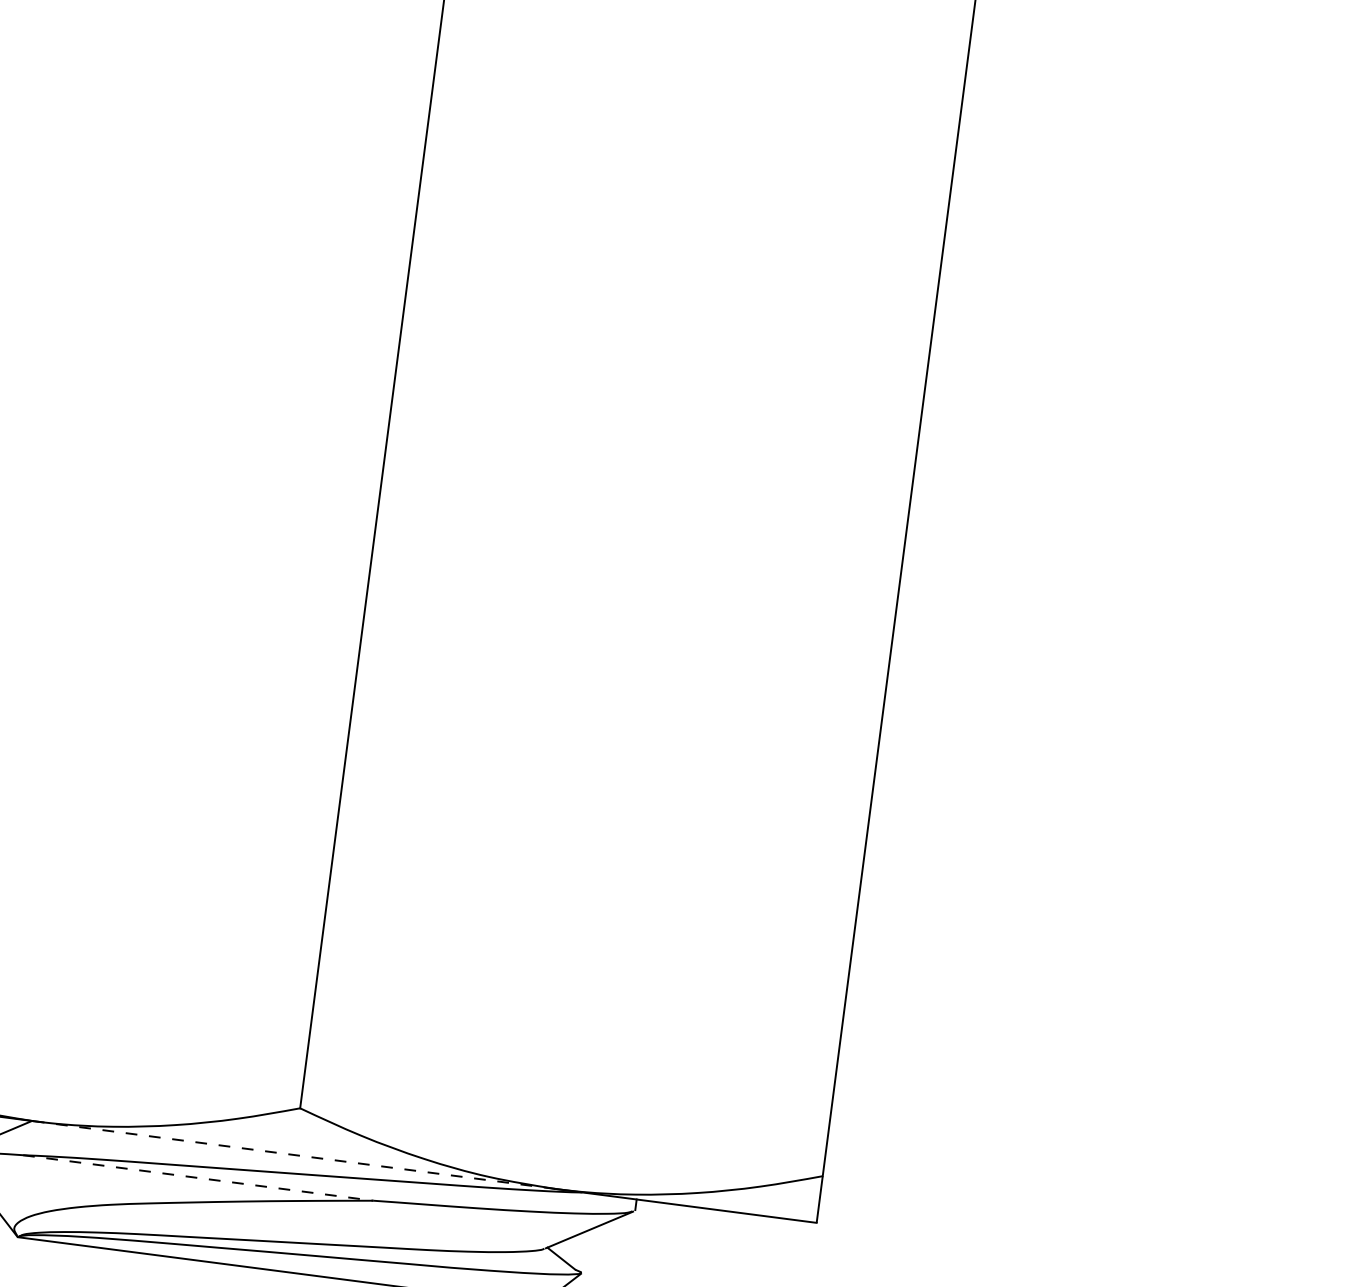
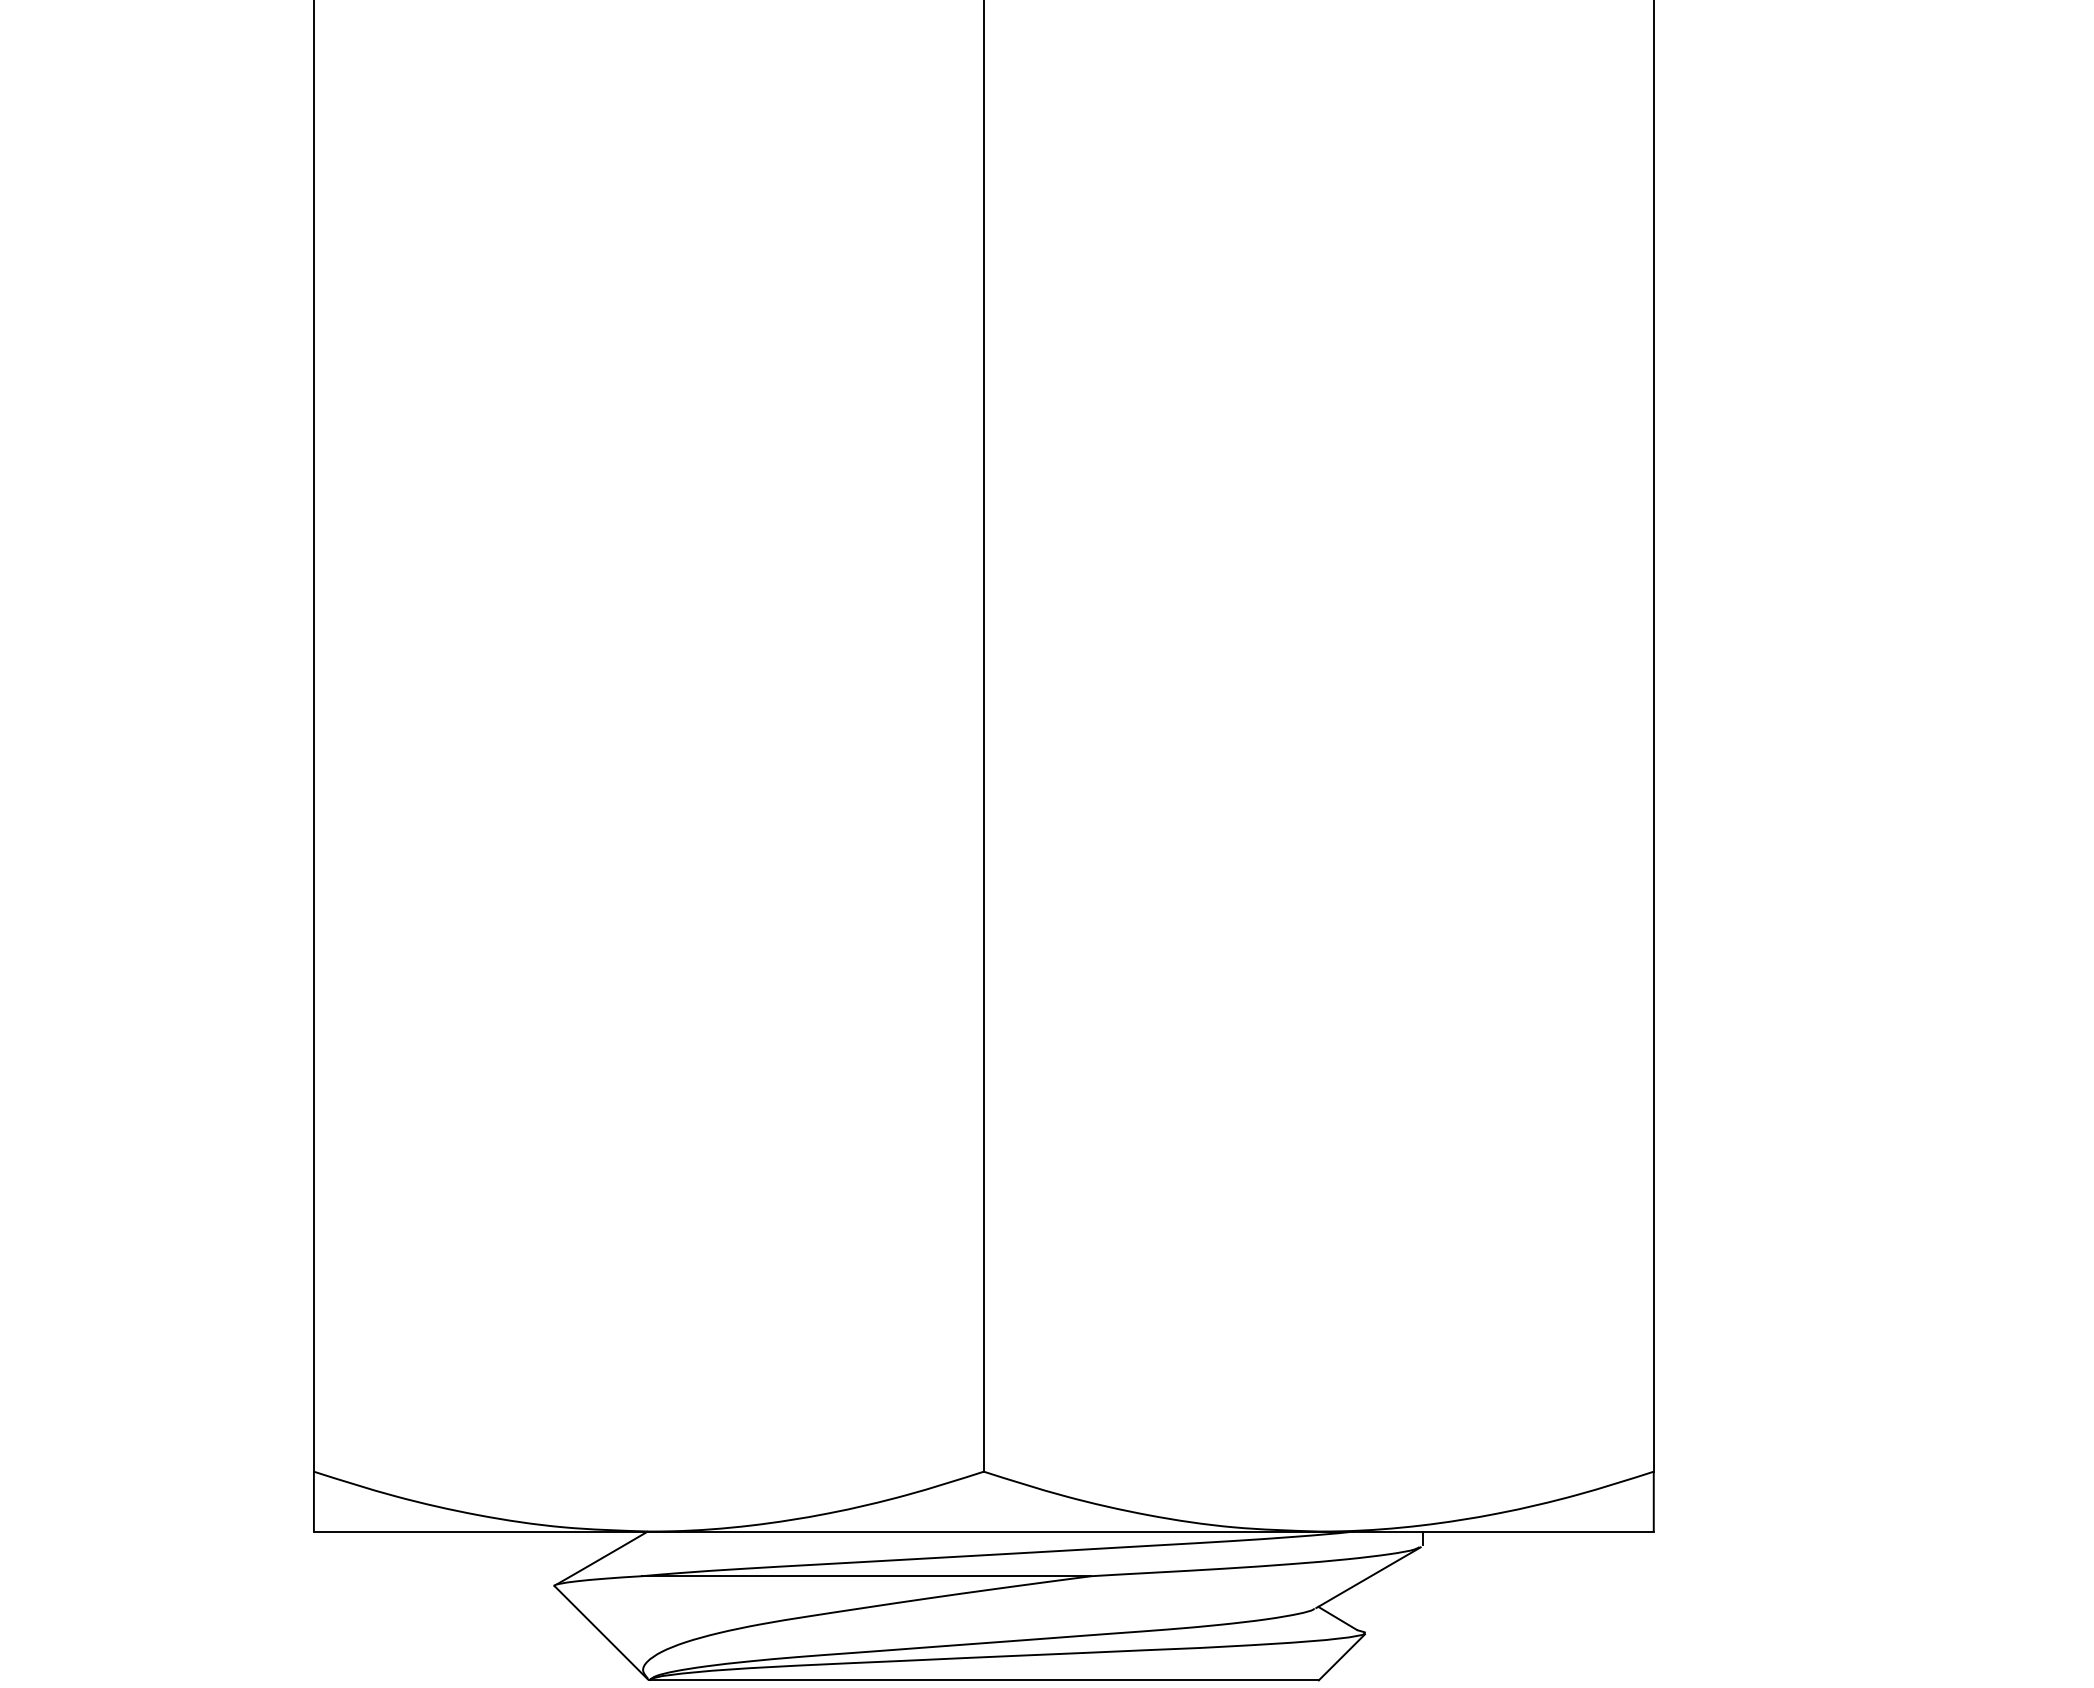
line: (293, 1154) -> (983, 1531), dashed -> solid
line: (198, 1178) -> (866, 1576), dashed -> solid

